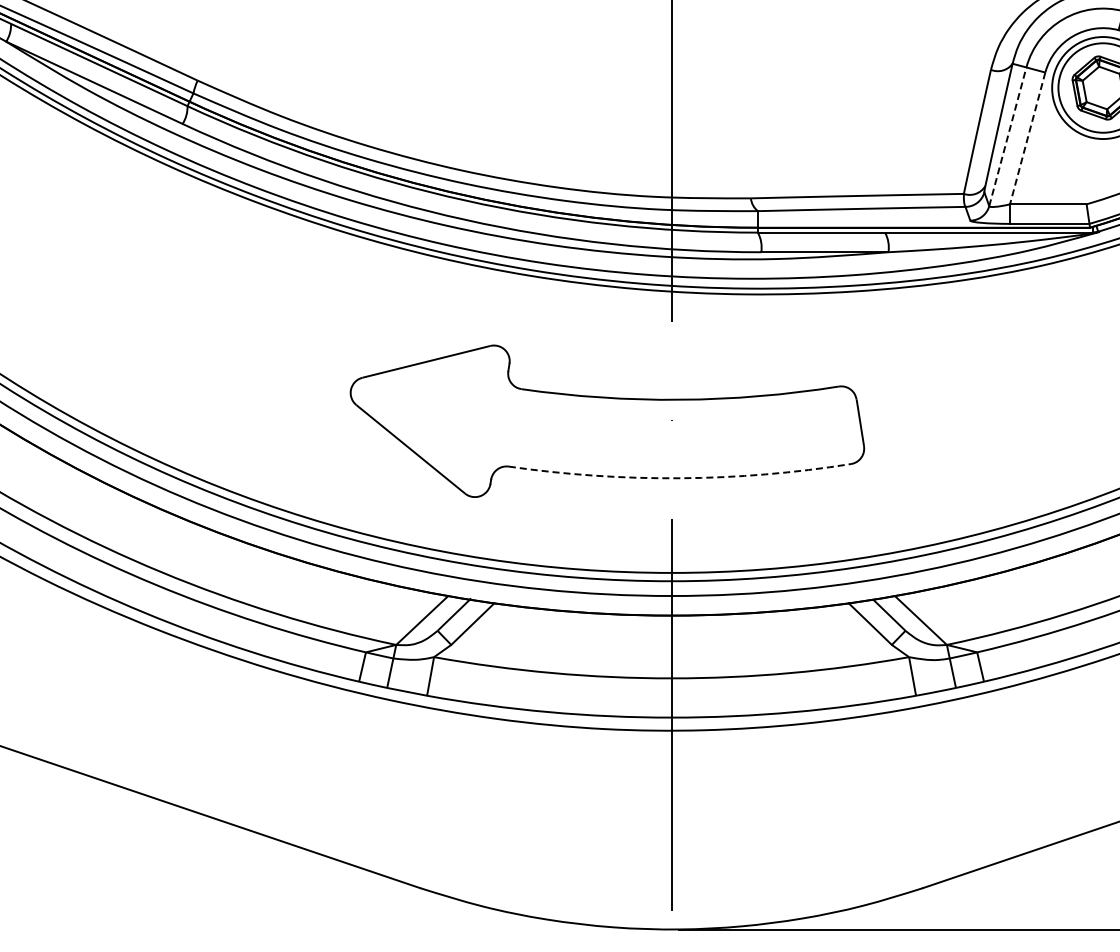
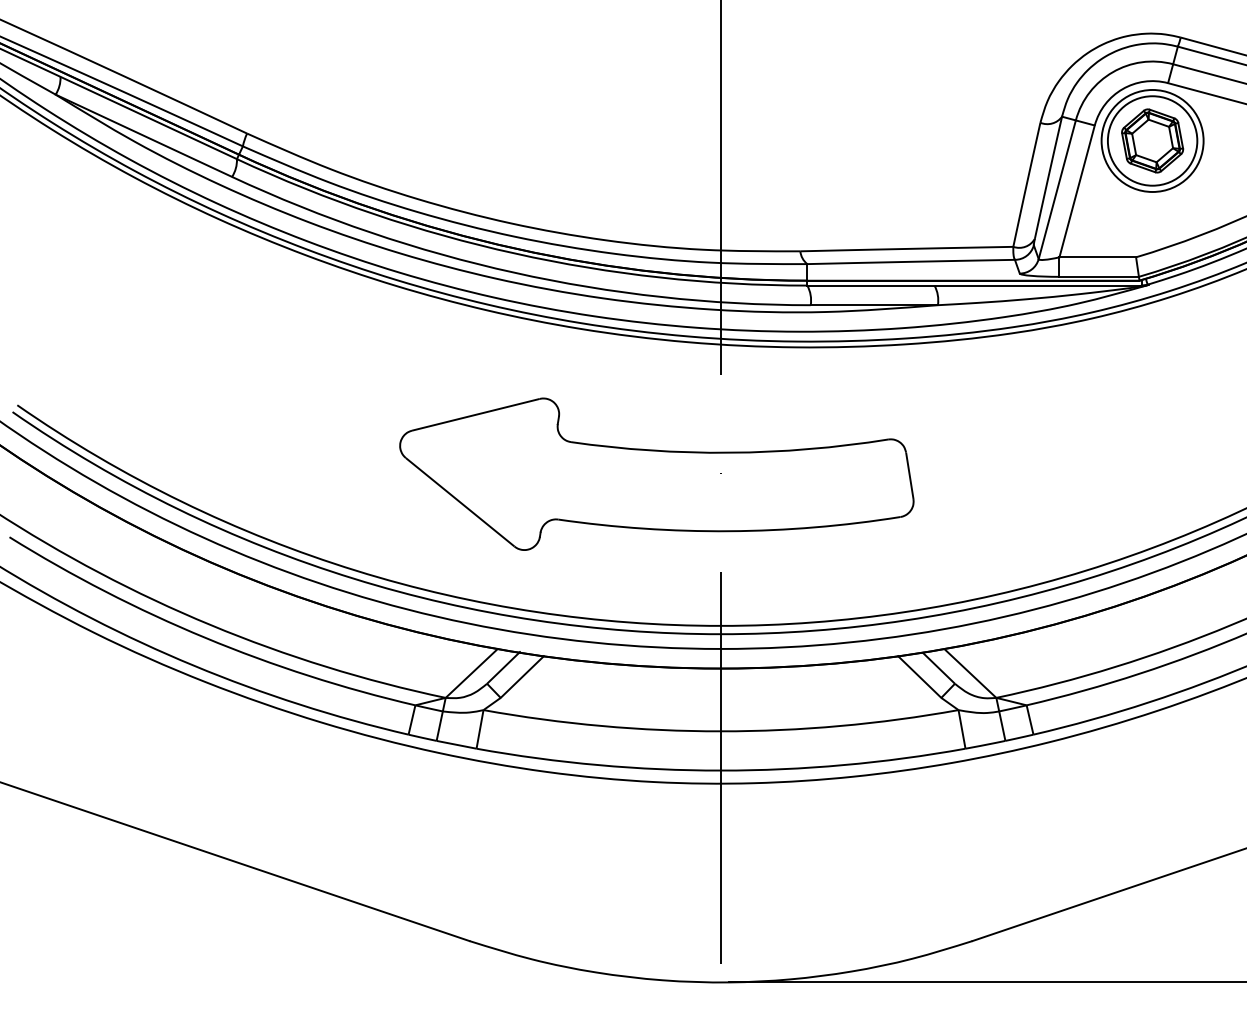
line: (1008, 136) -> (1057, 189), dashed -> solid
line: (1028, 138) -> (1077, 191), dashed -> solid
arc: (680, 478) -> (729, 531), dashed -> solid

